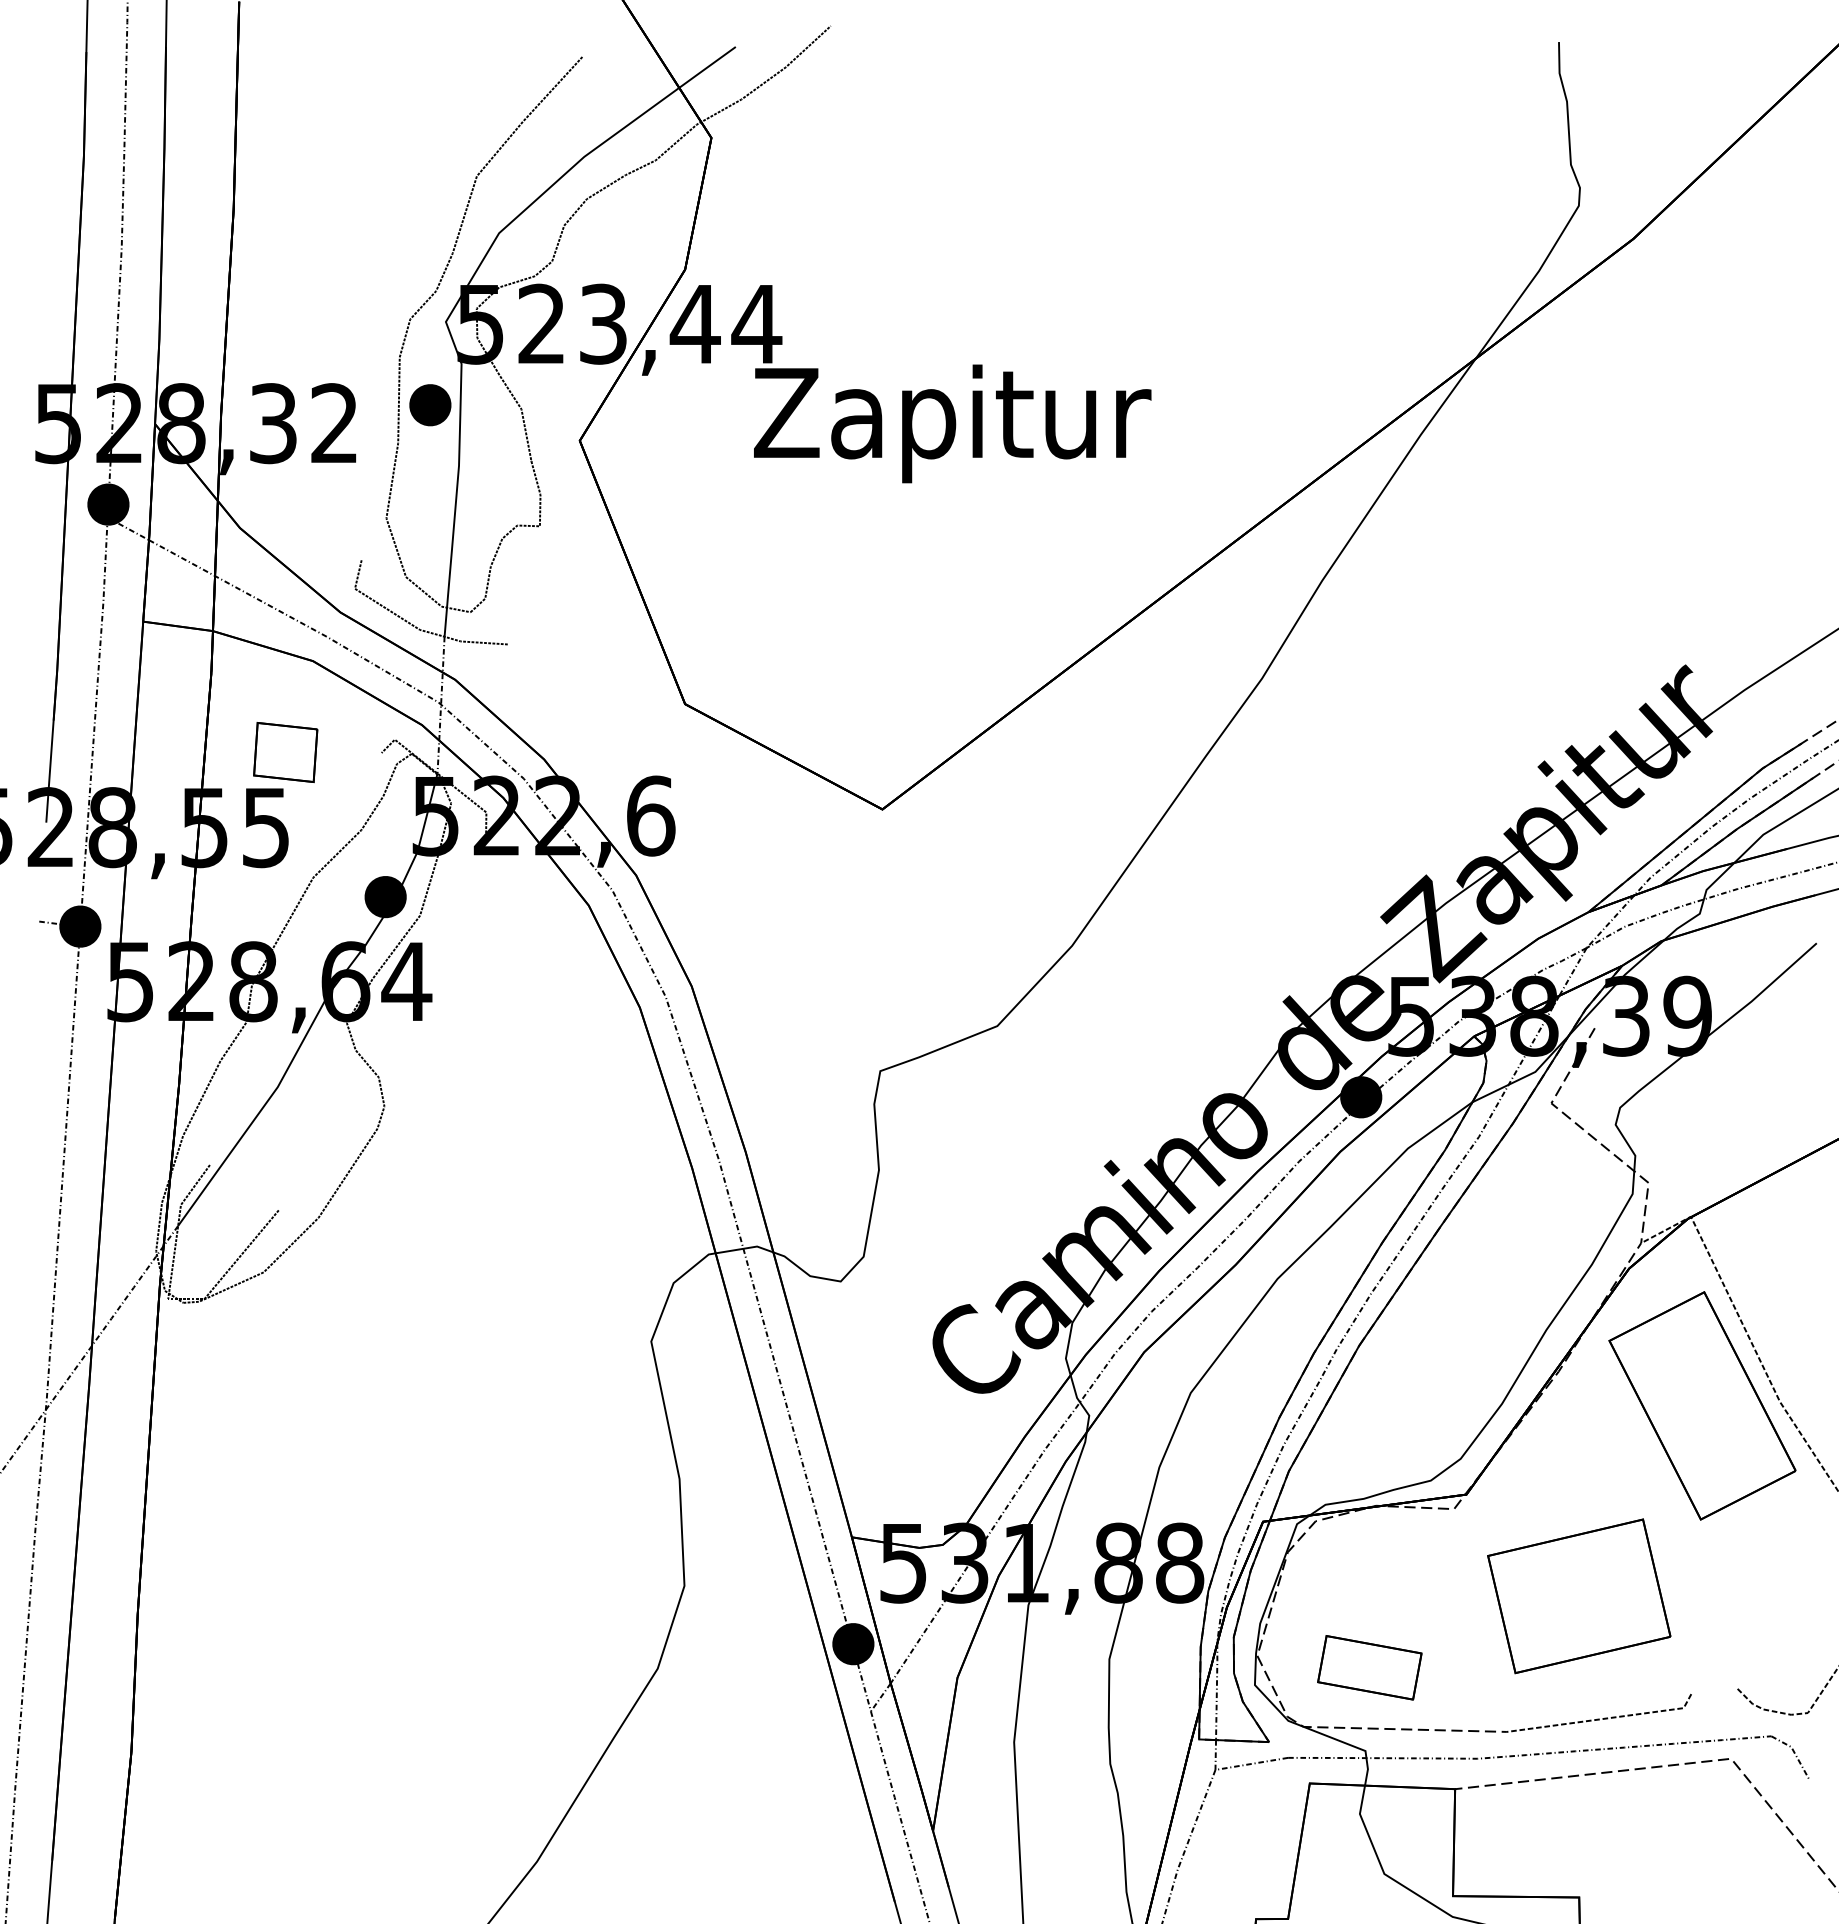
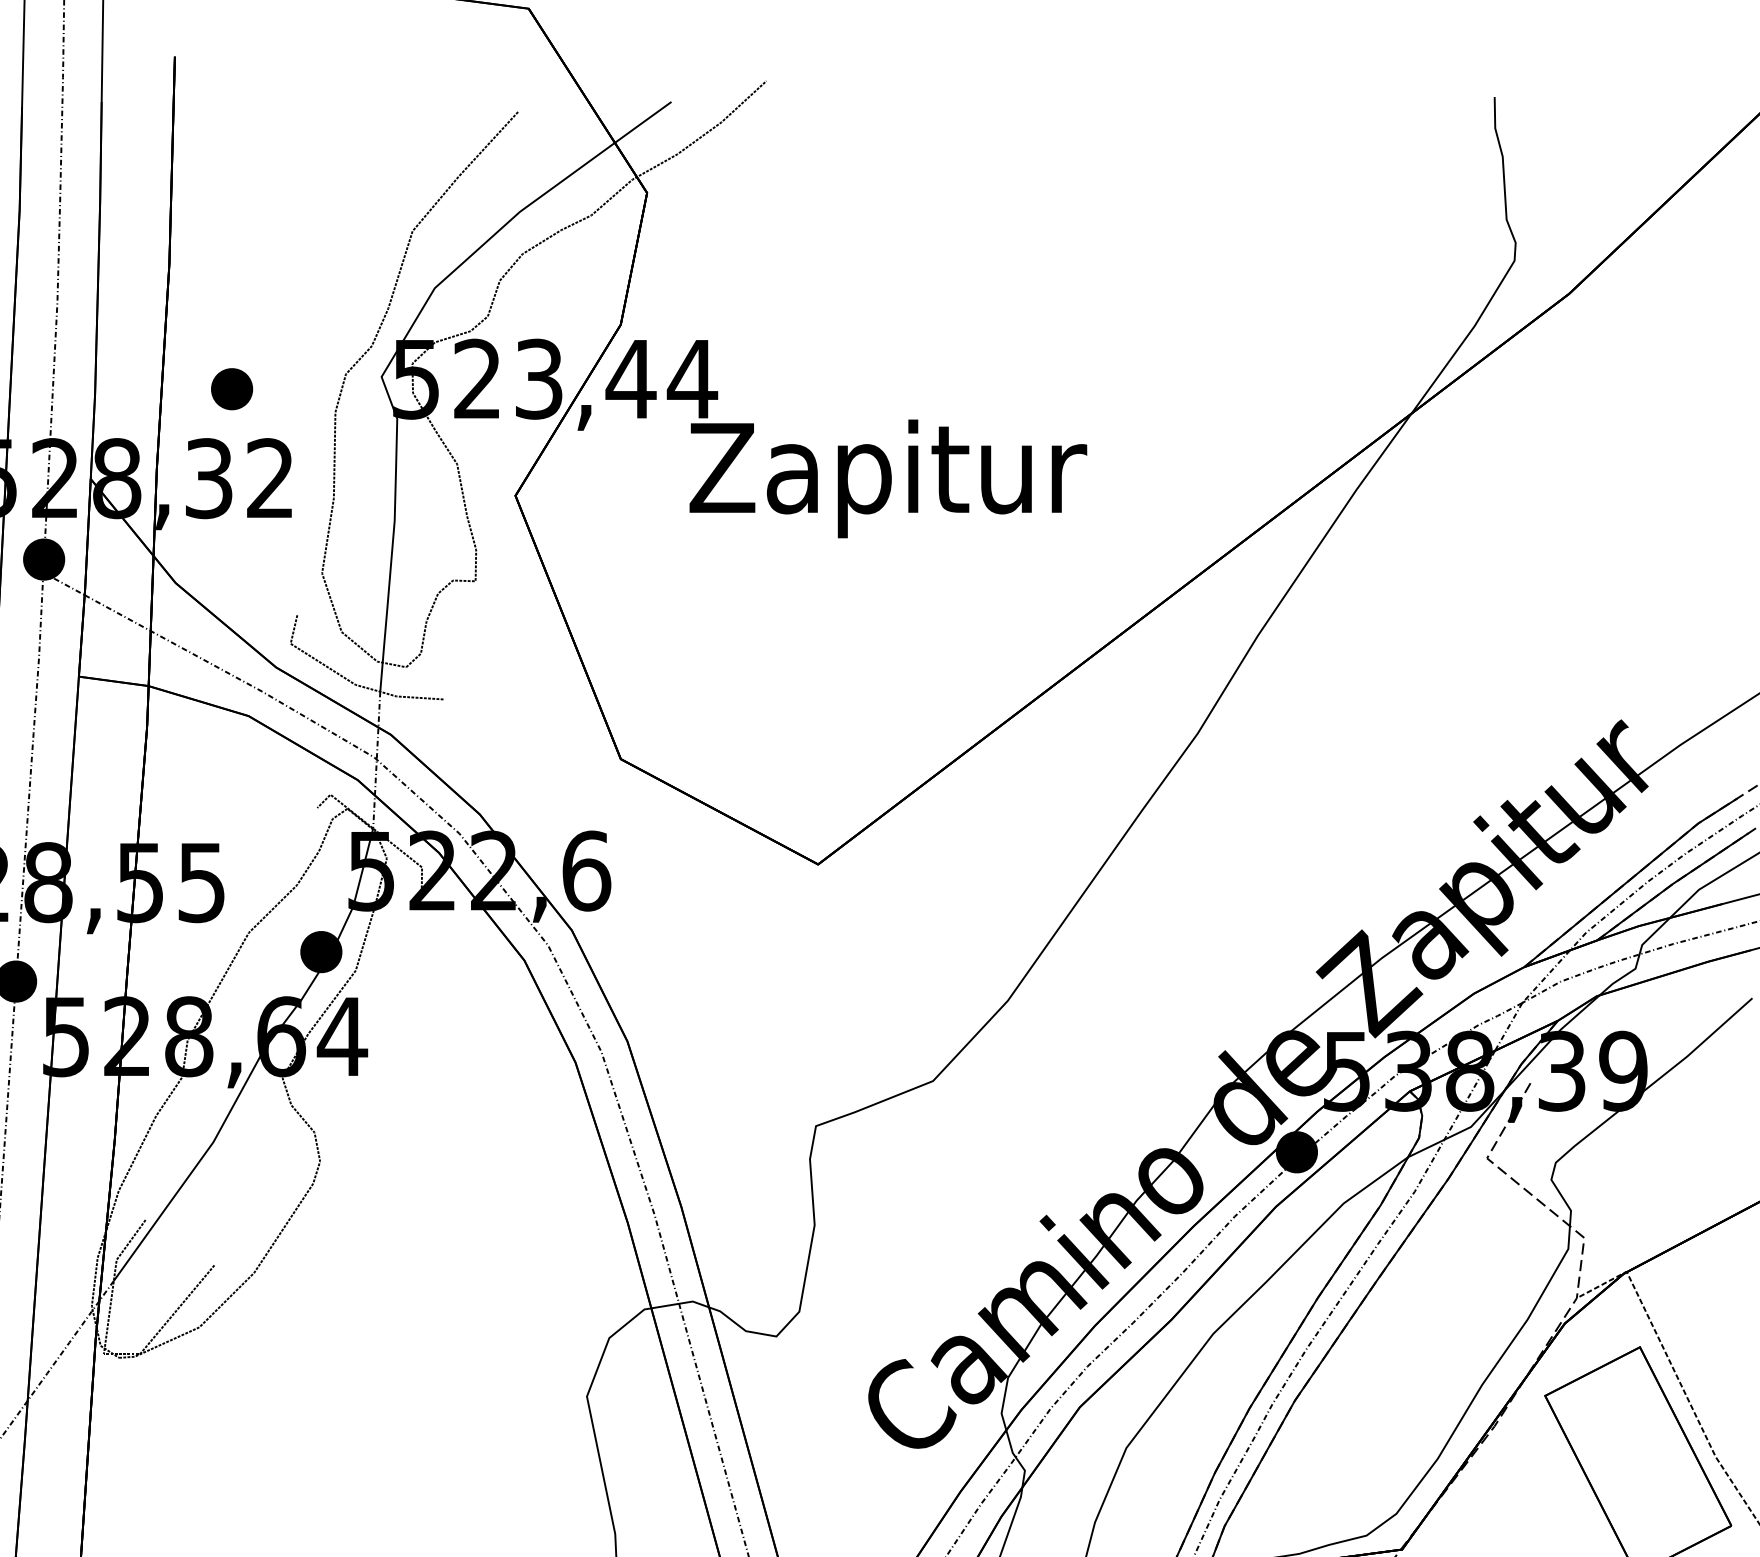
part: (430, 405) -> (232, 389), moved
part: (285, 752) -> (221, 807), removed

